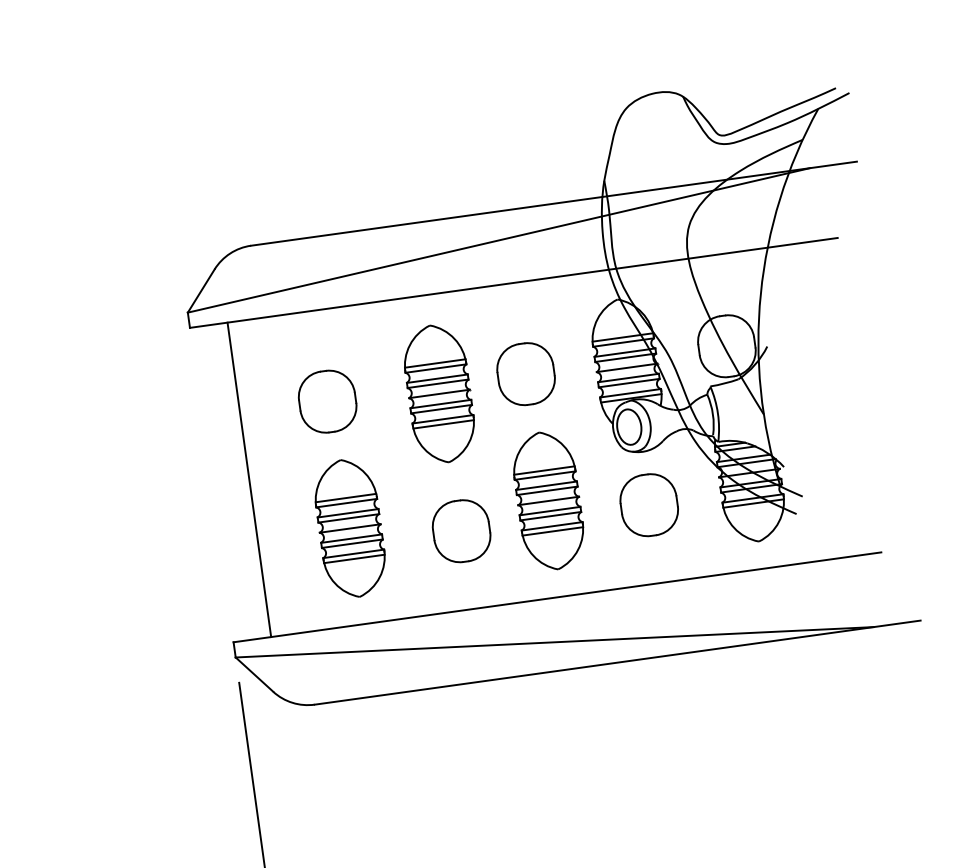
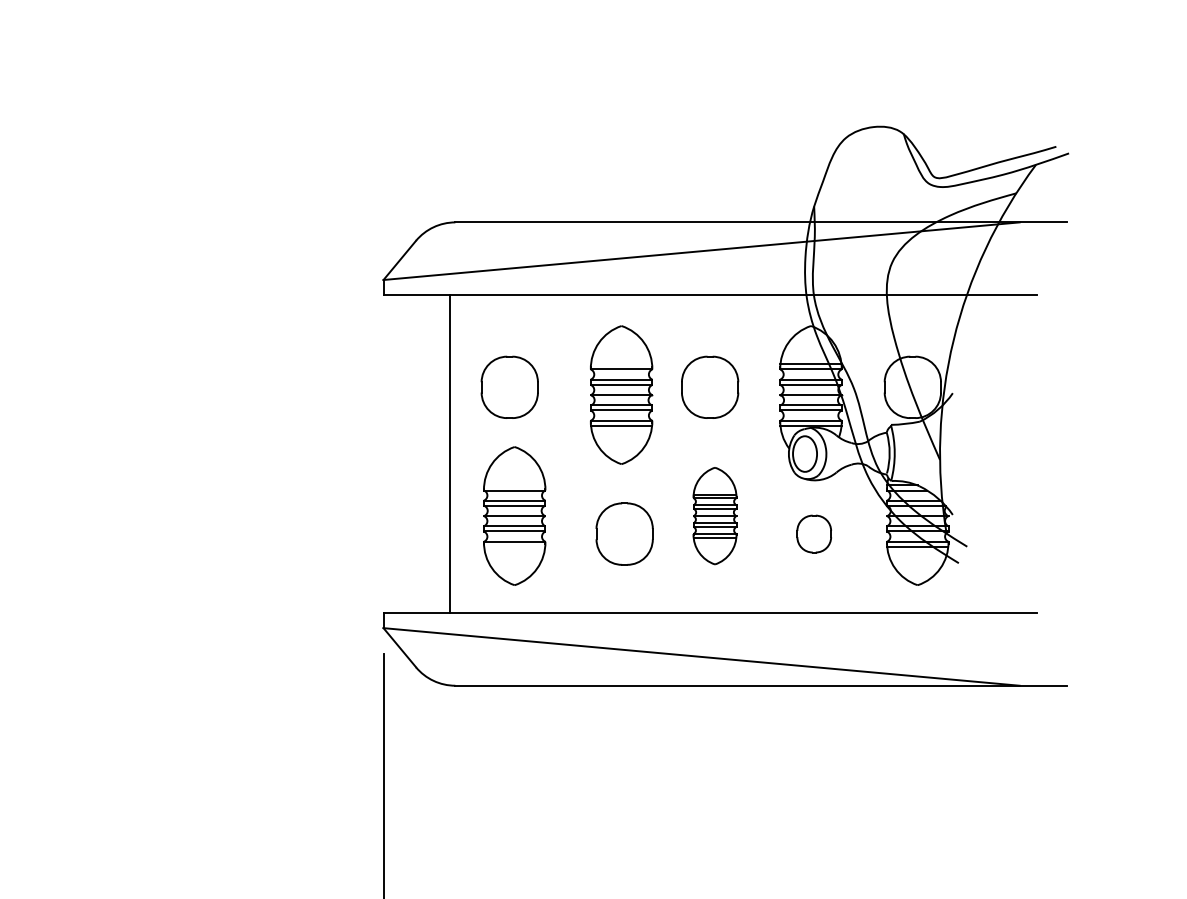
line: (435, 363) -> (621, 364), removed
line: (249, 479) -> (450, 453), moved
line: (345, 498) -> (514, 485), removed
part: (548, 500) -> (714, 515), size x0.7
part: (649, 504) -> (814, 533), size x0.6
line: (354, 558) -> (514, 546), removed

